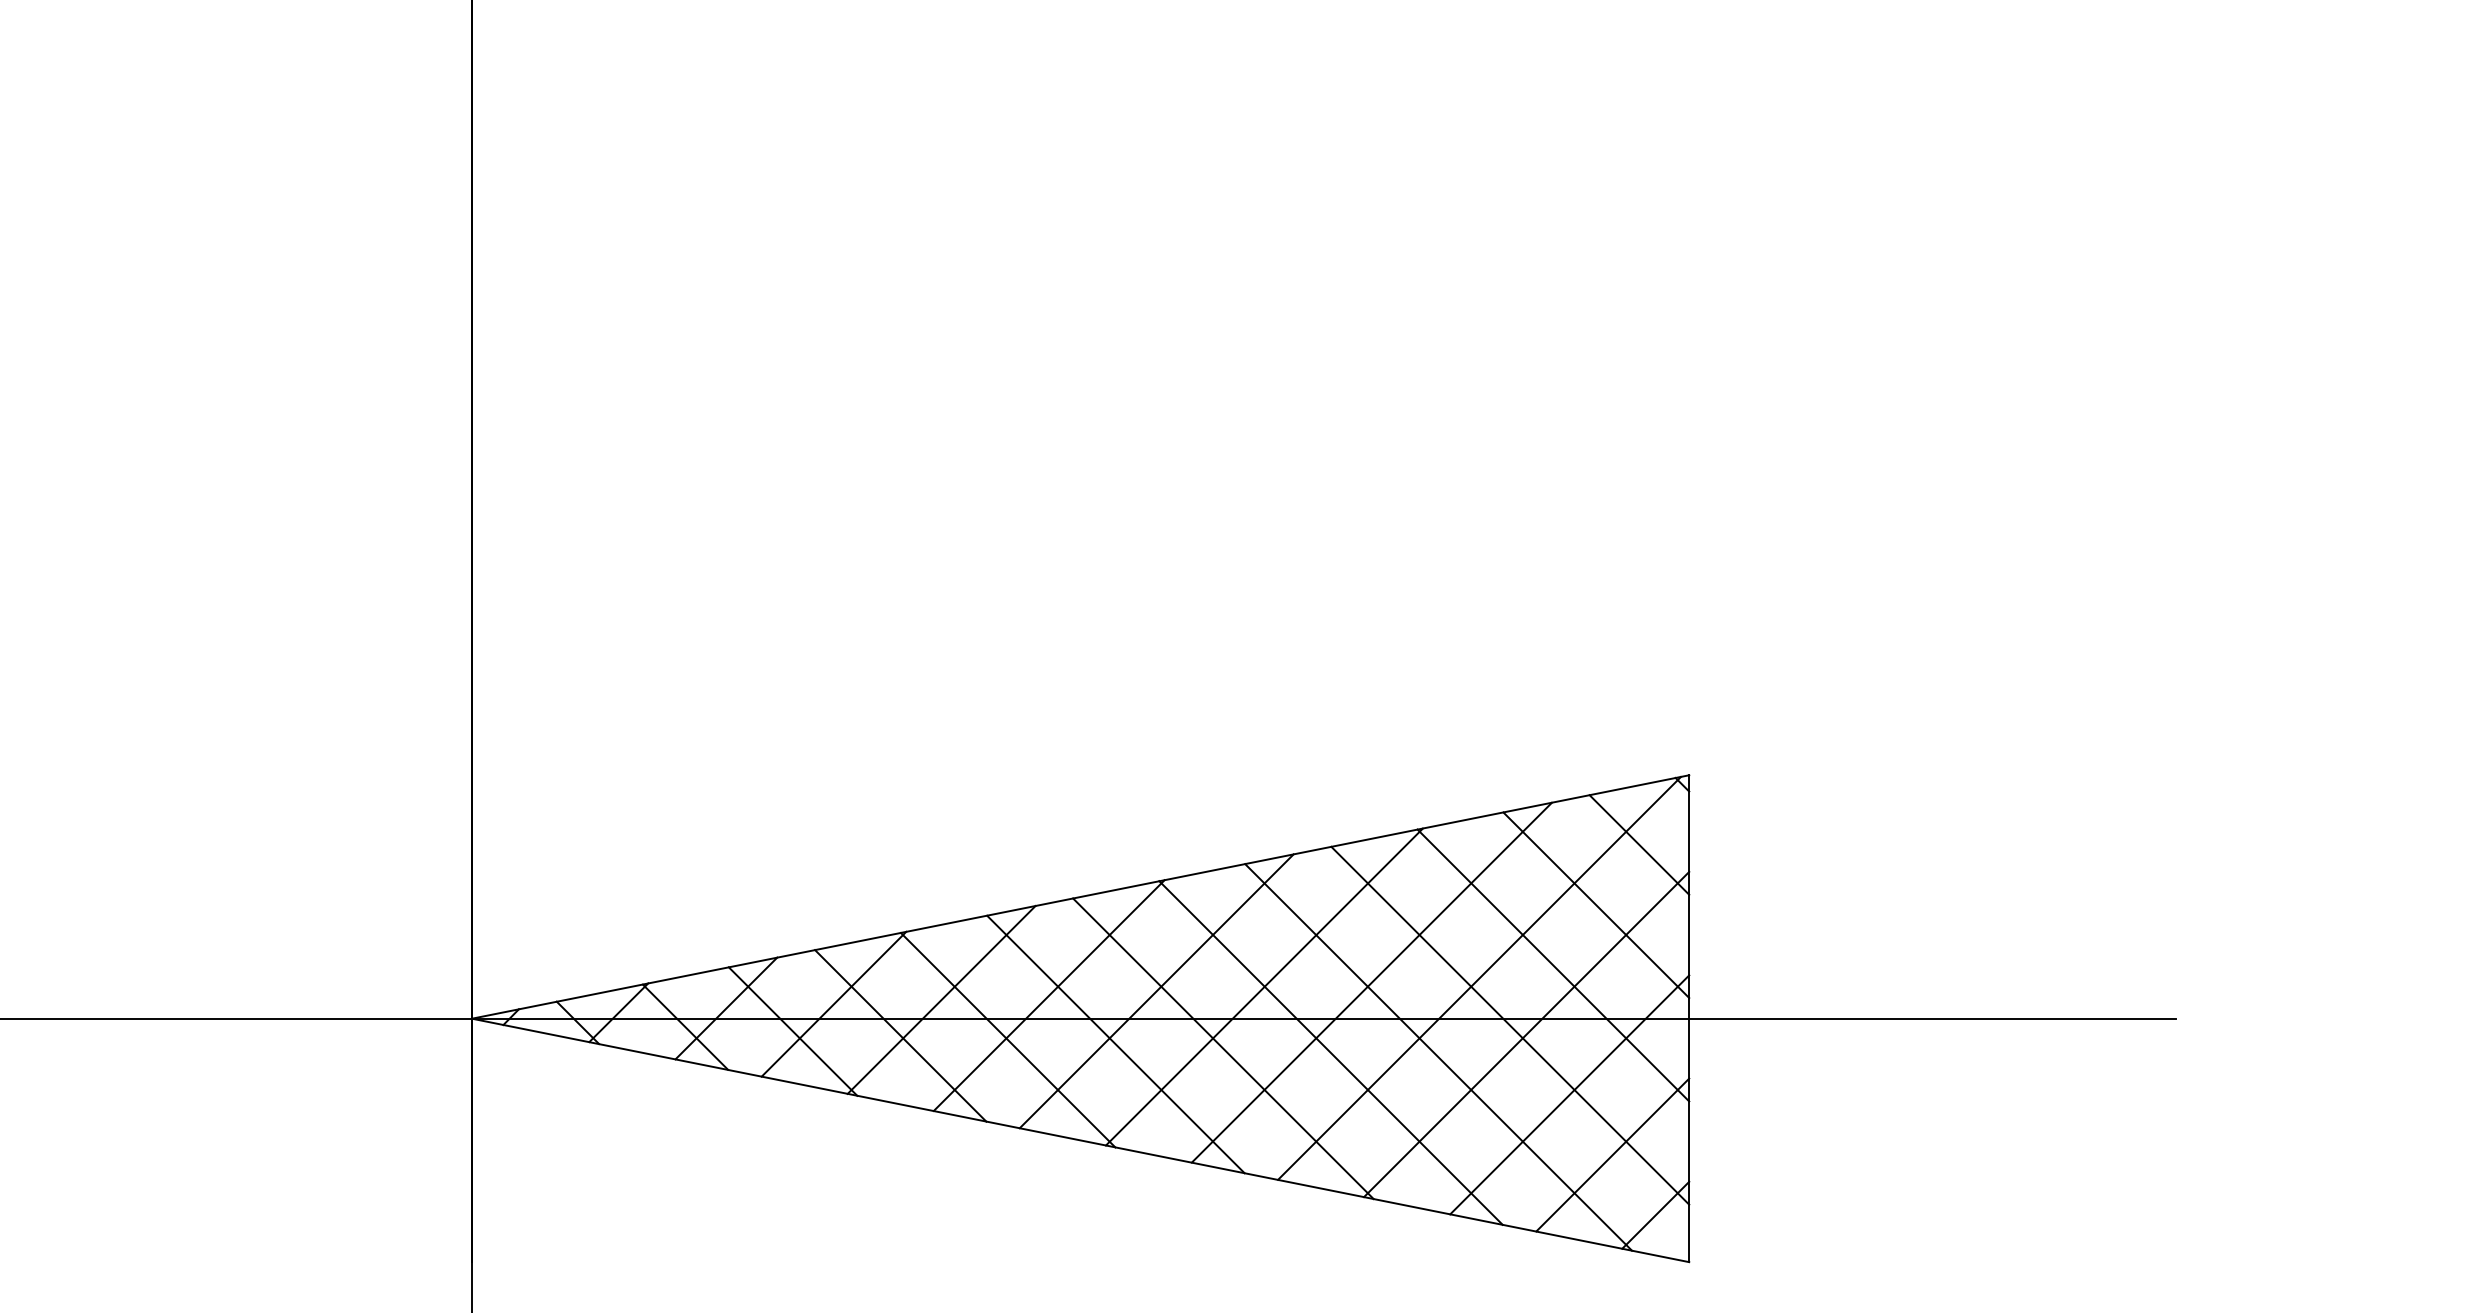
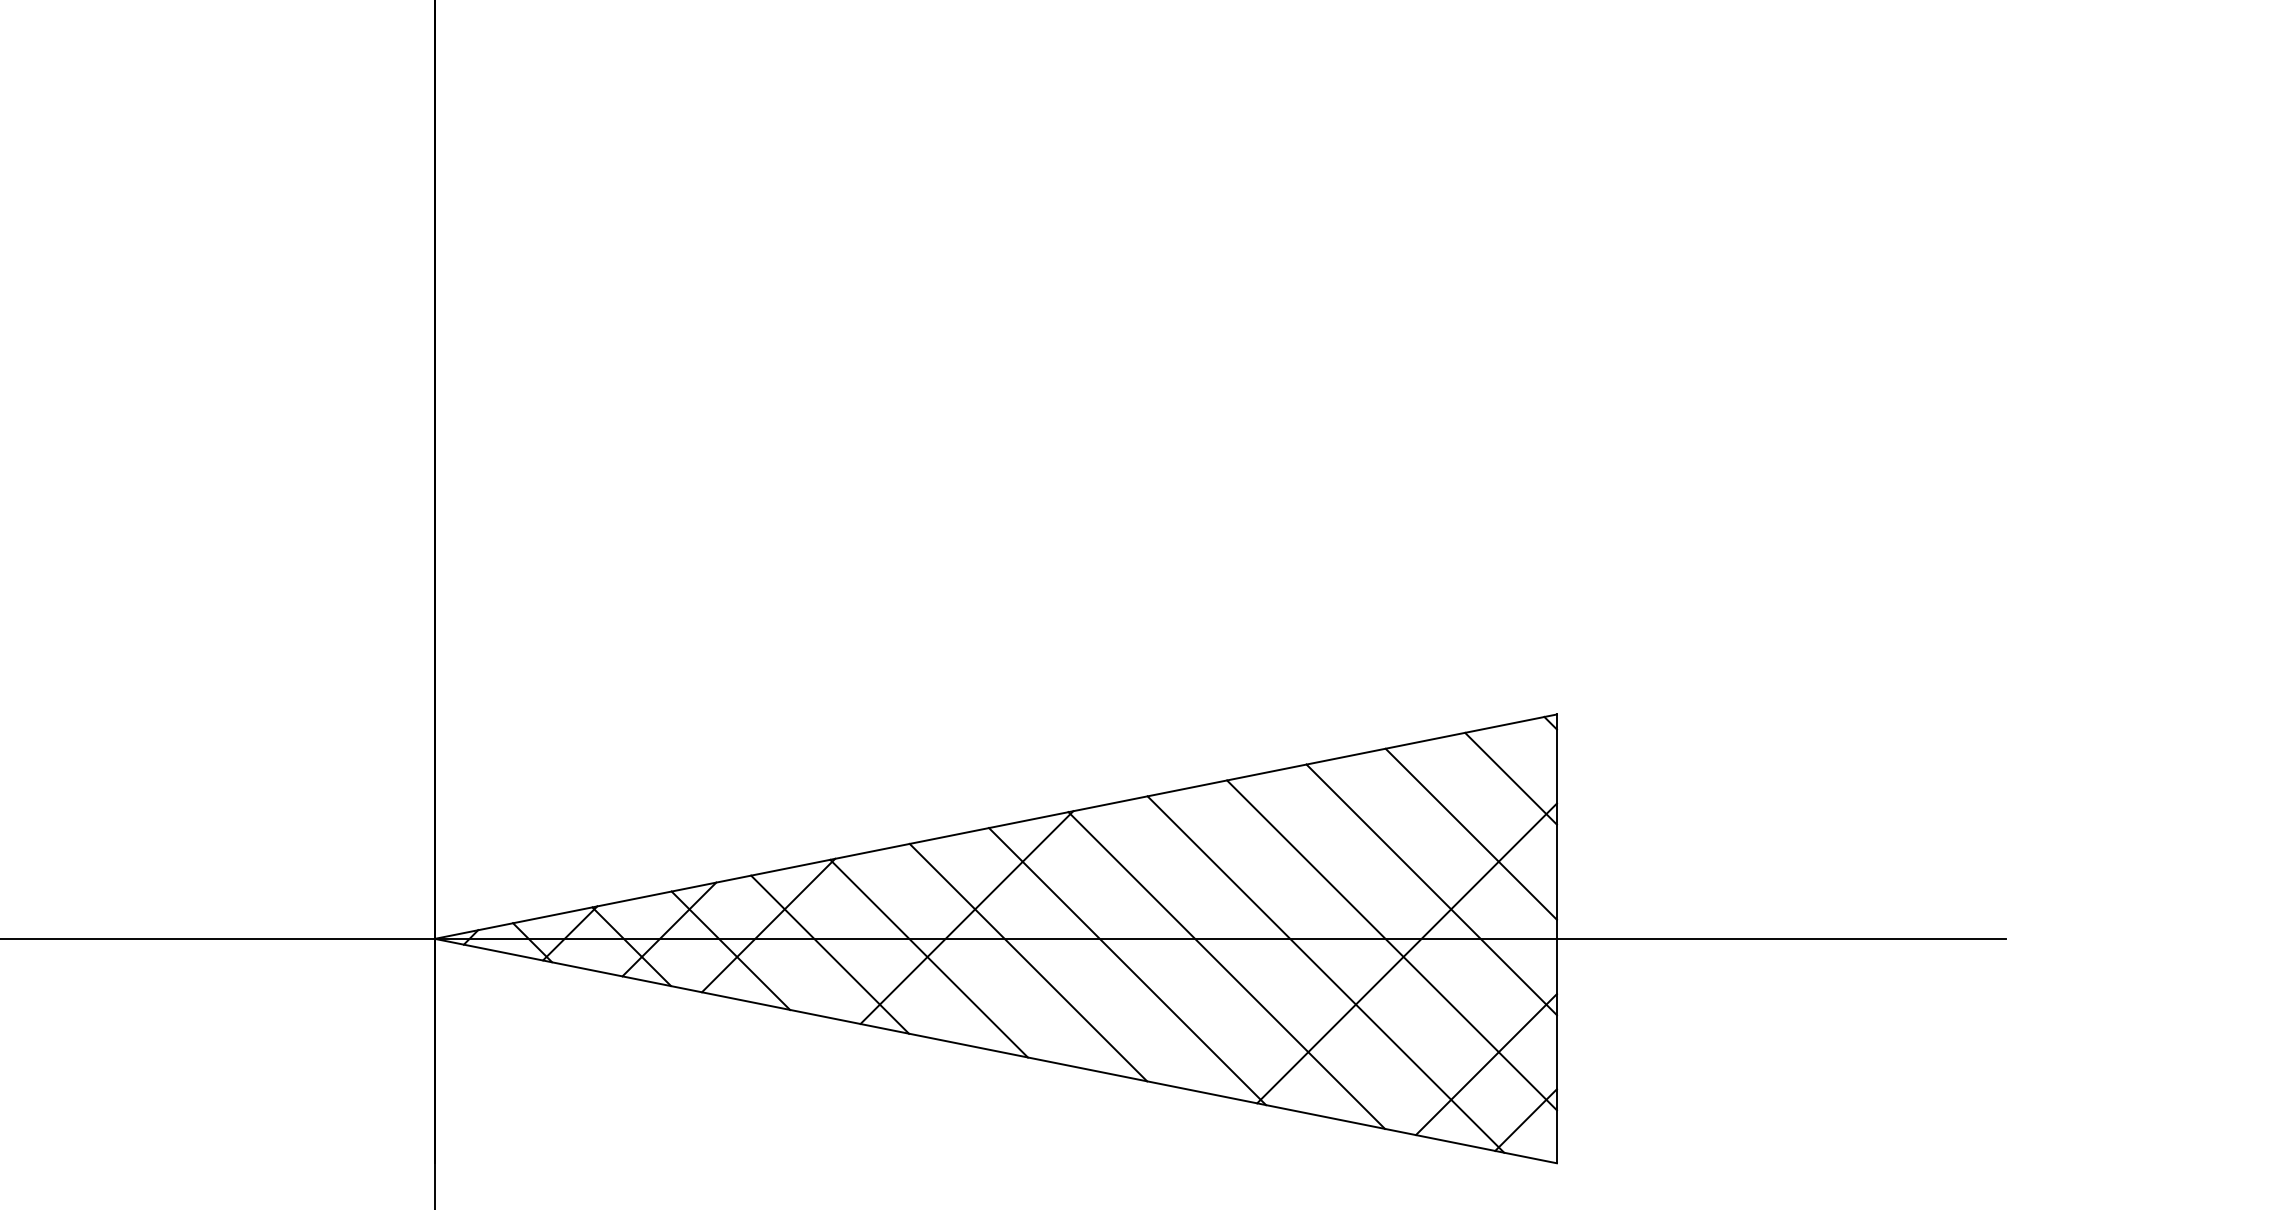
line: (1479, 977) -> (1363, 900), removed
line: (1371, 982) -> (1264, 905), removed
line: (1263, 986) -> (1164, 909), removed
line: (1156, 991) -> (1065, 913), removed
line: (941, 999) -> (867, 921), removed
line: (1569, 1094) -> (1446, 1008), removed

